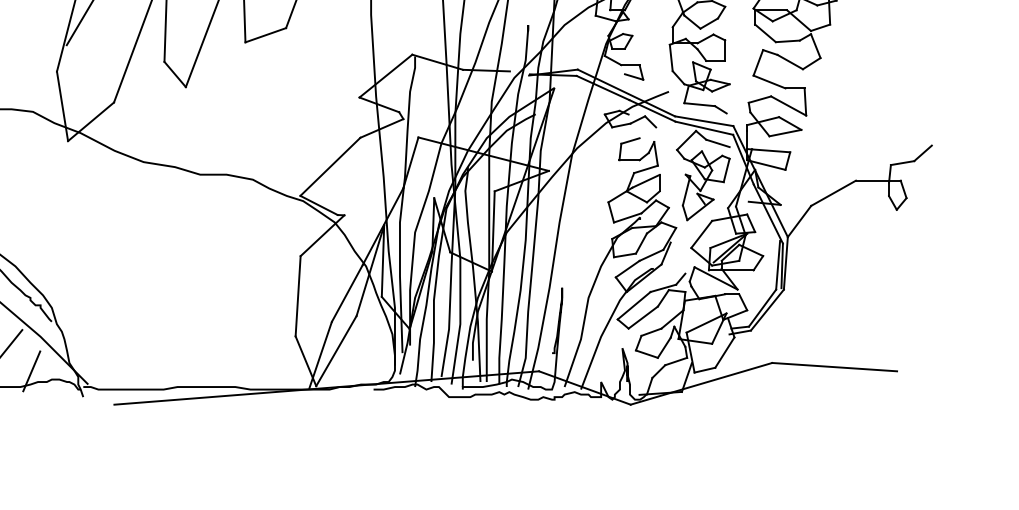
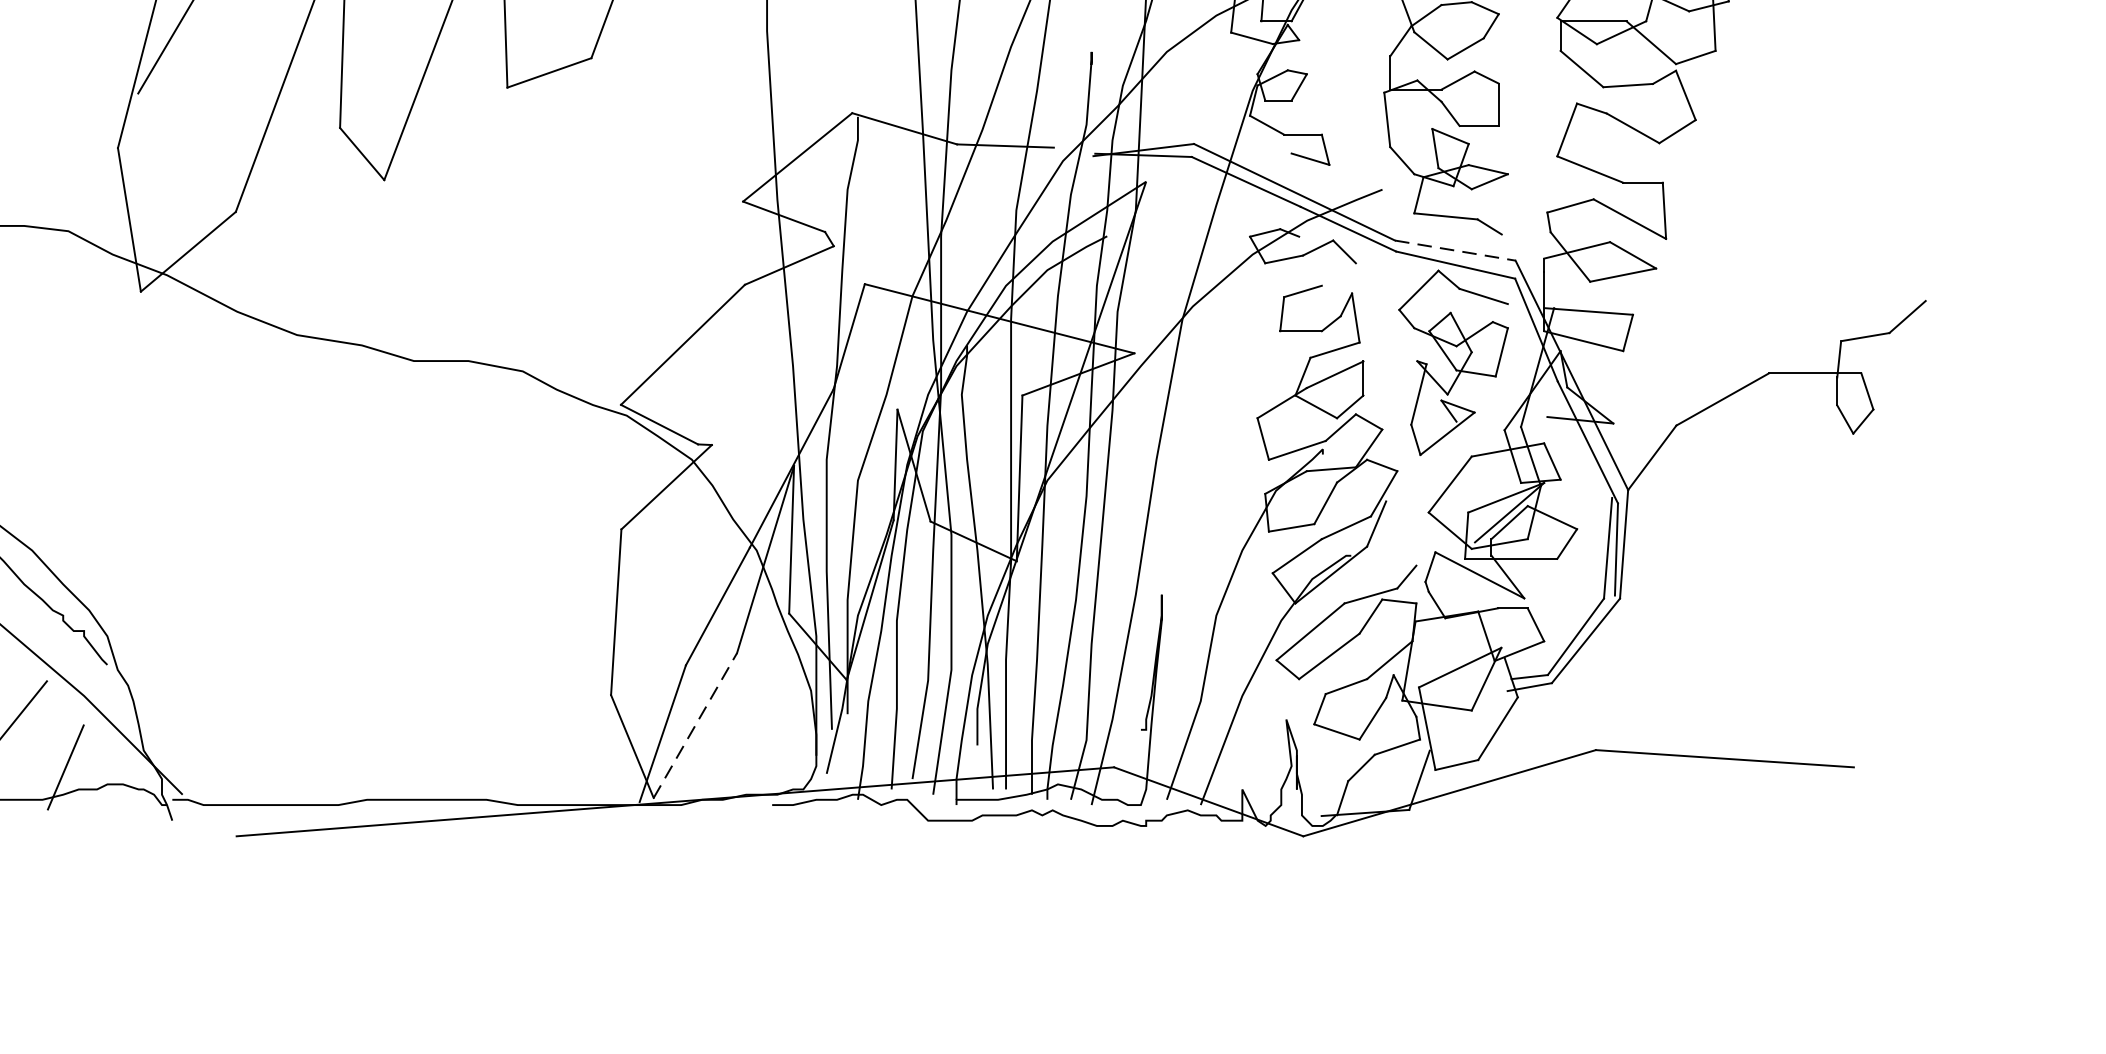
line: (704, 121) -> (1455, 251), solid -> dashed
line: (336, 350) -> (695, 724), solid -> dashed

